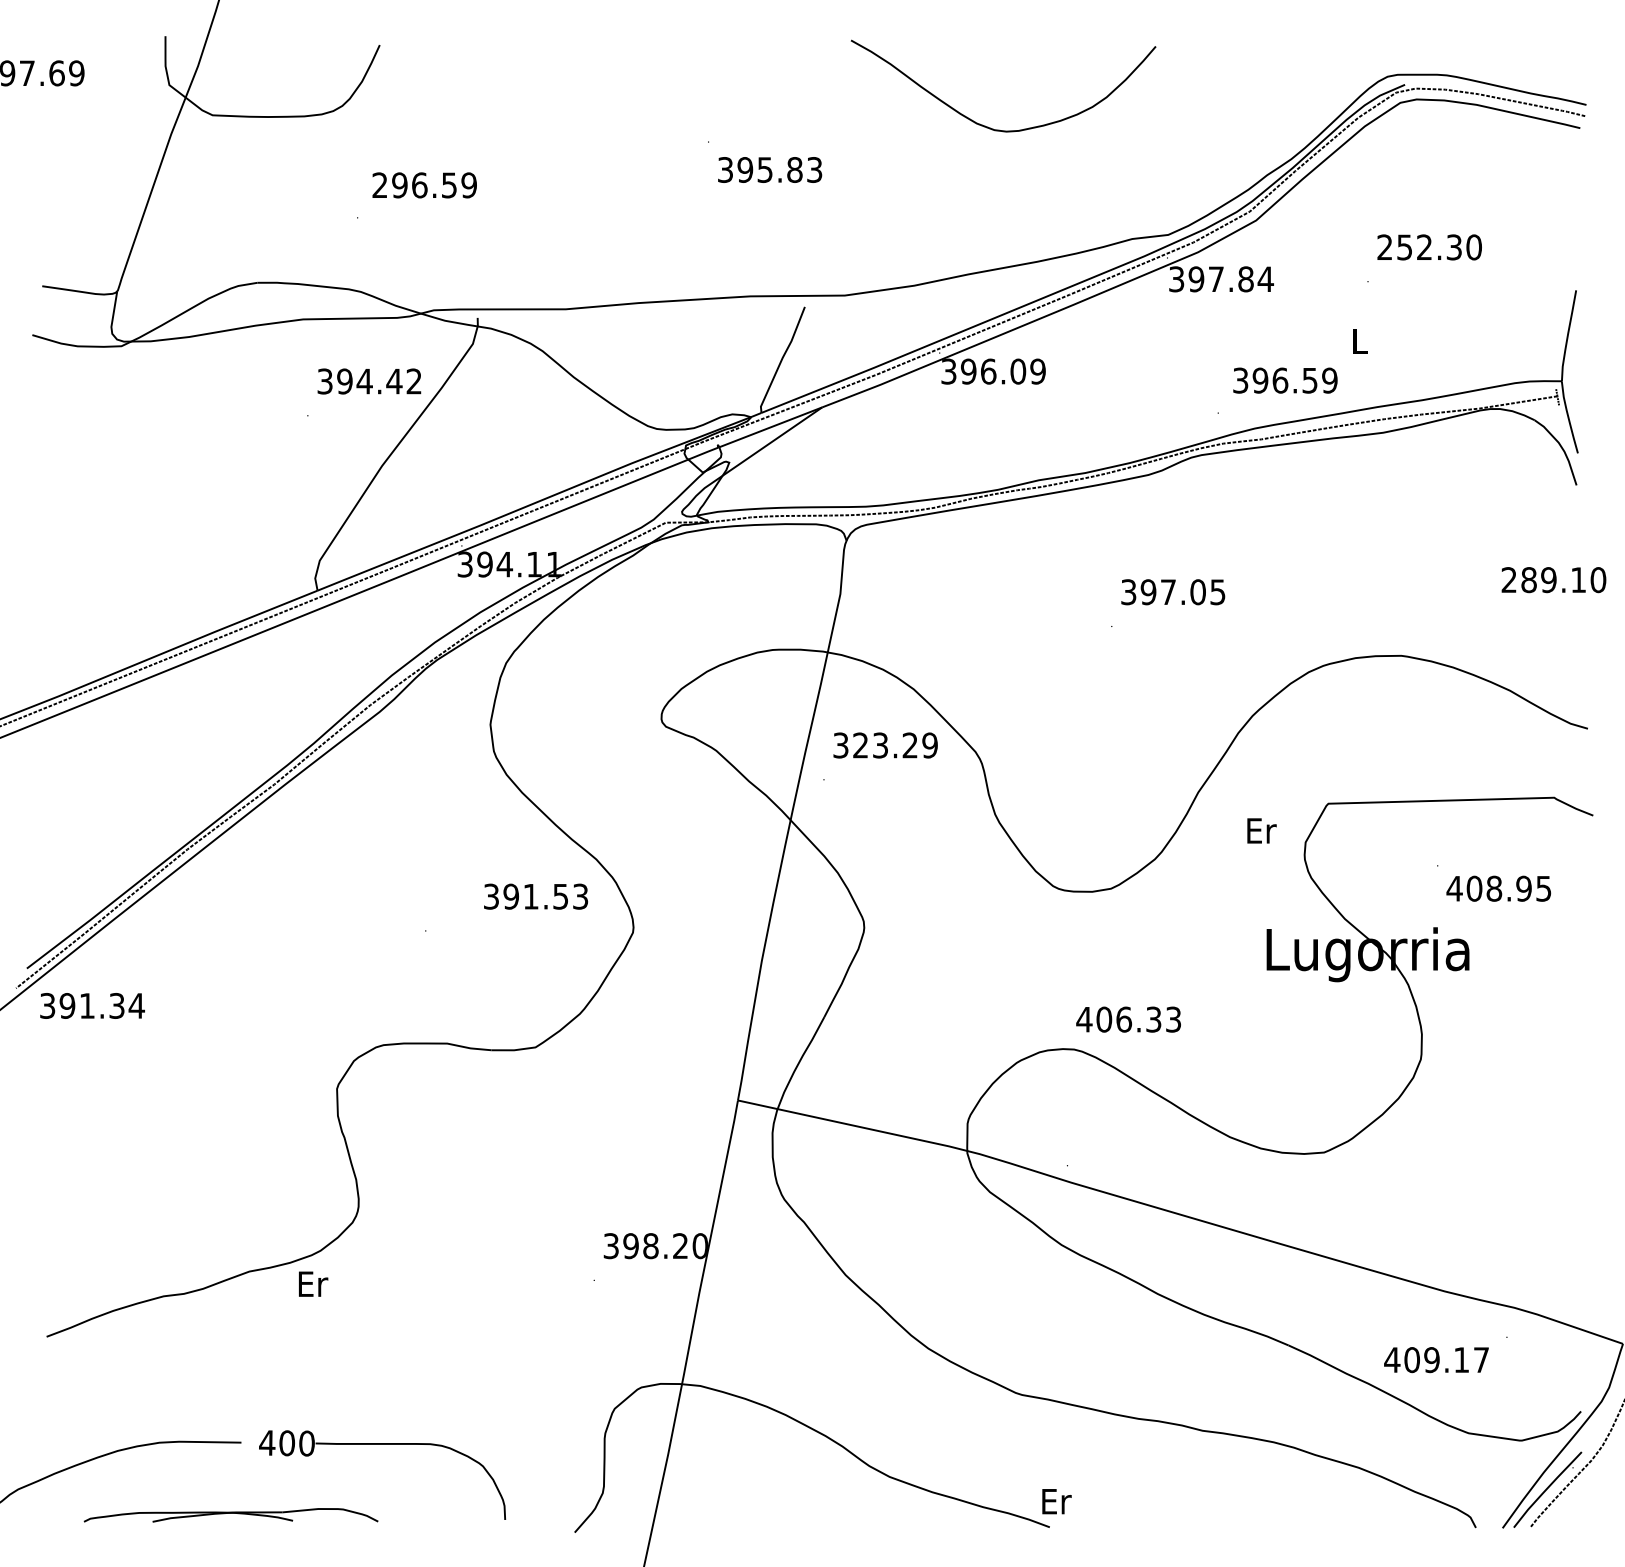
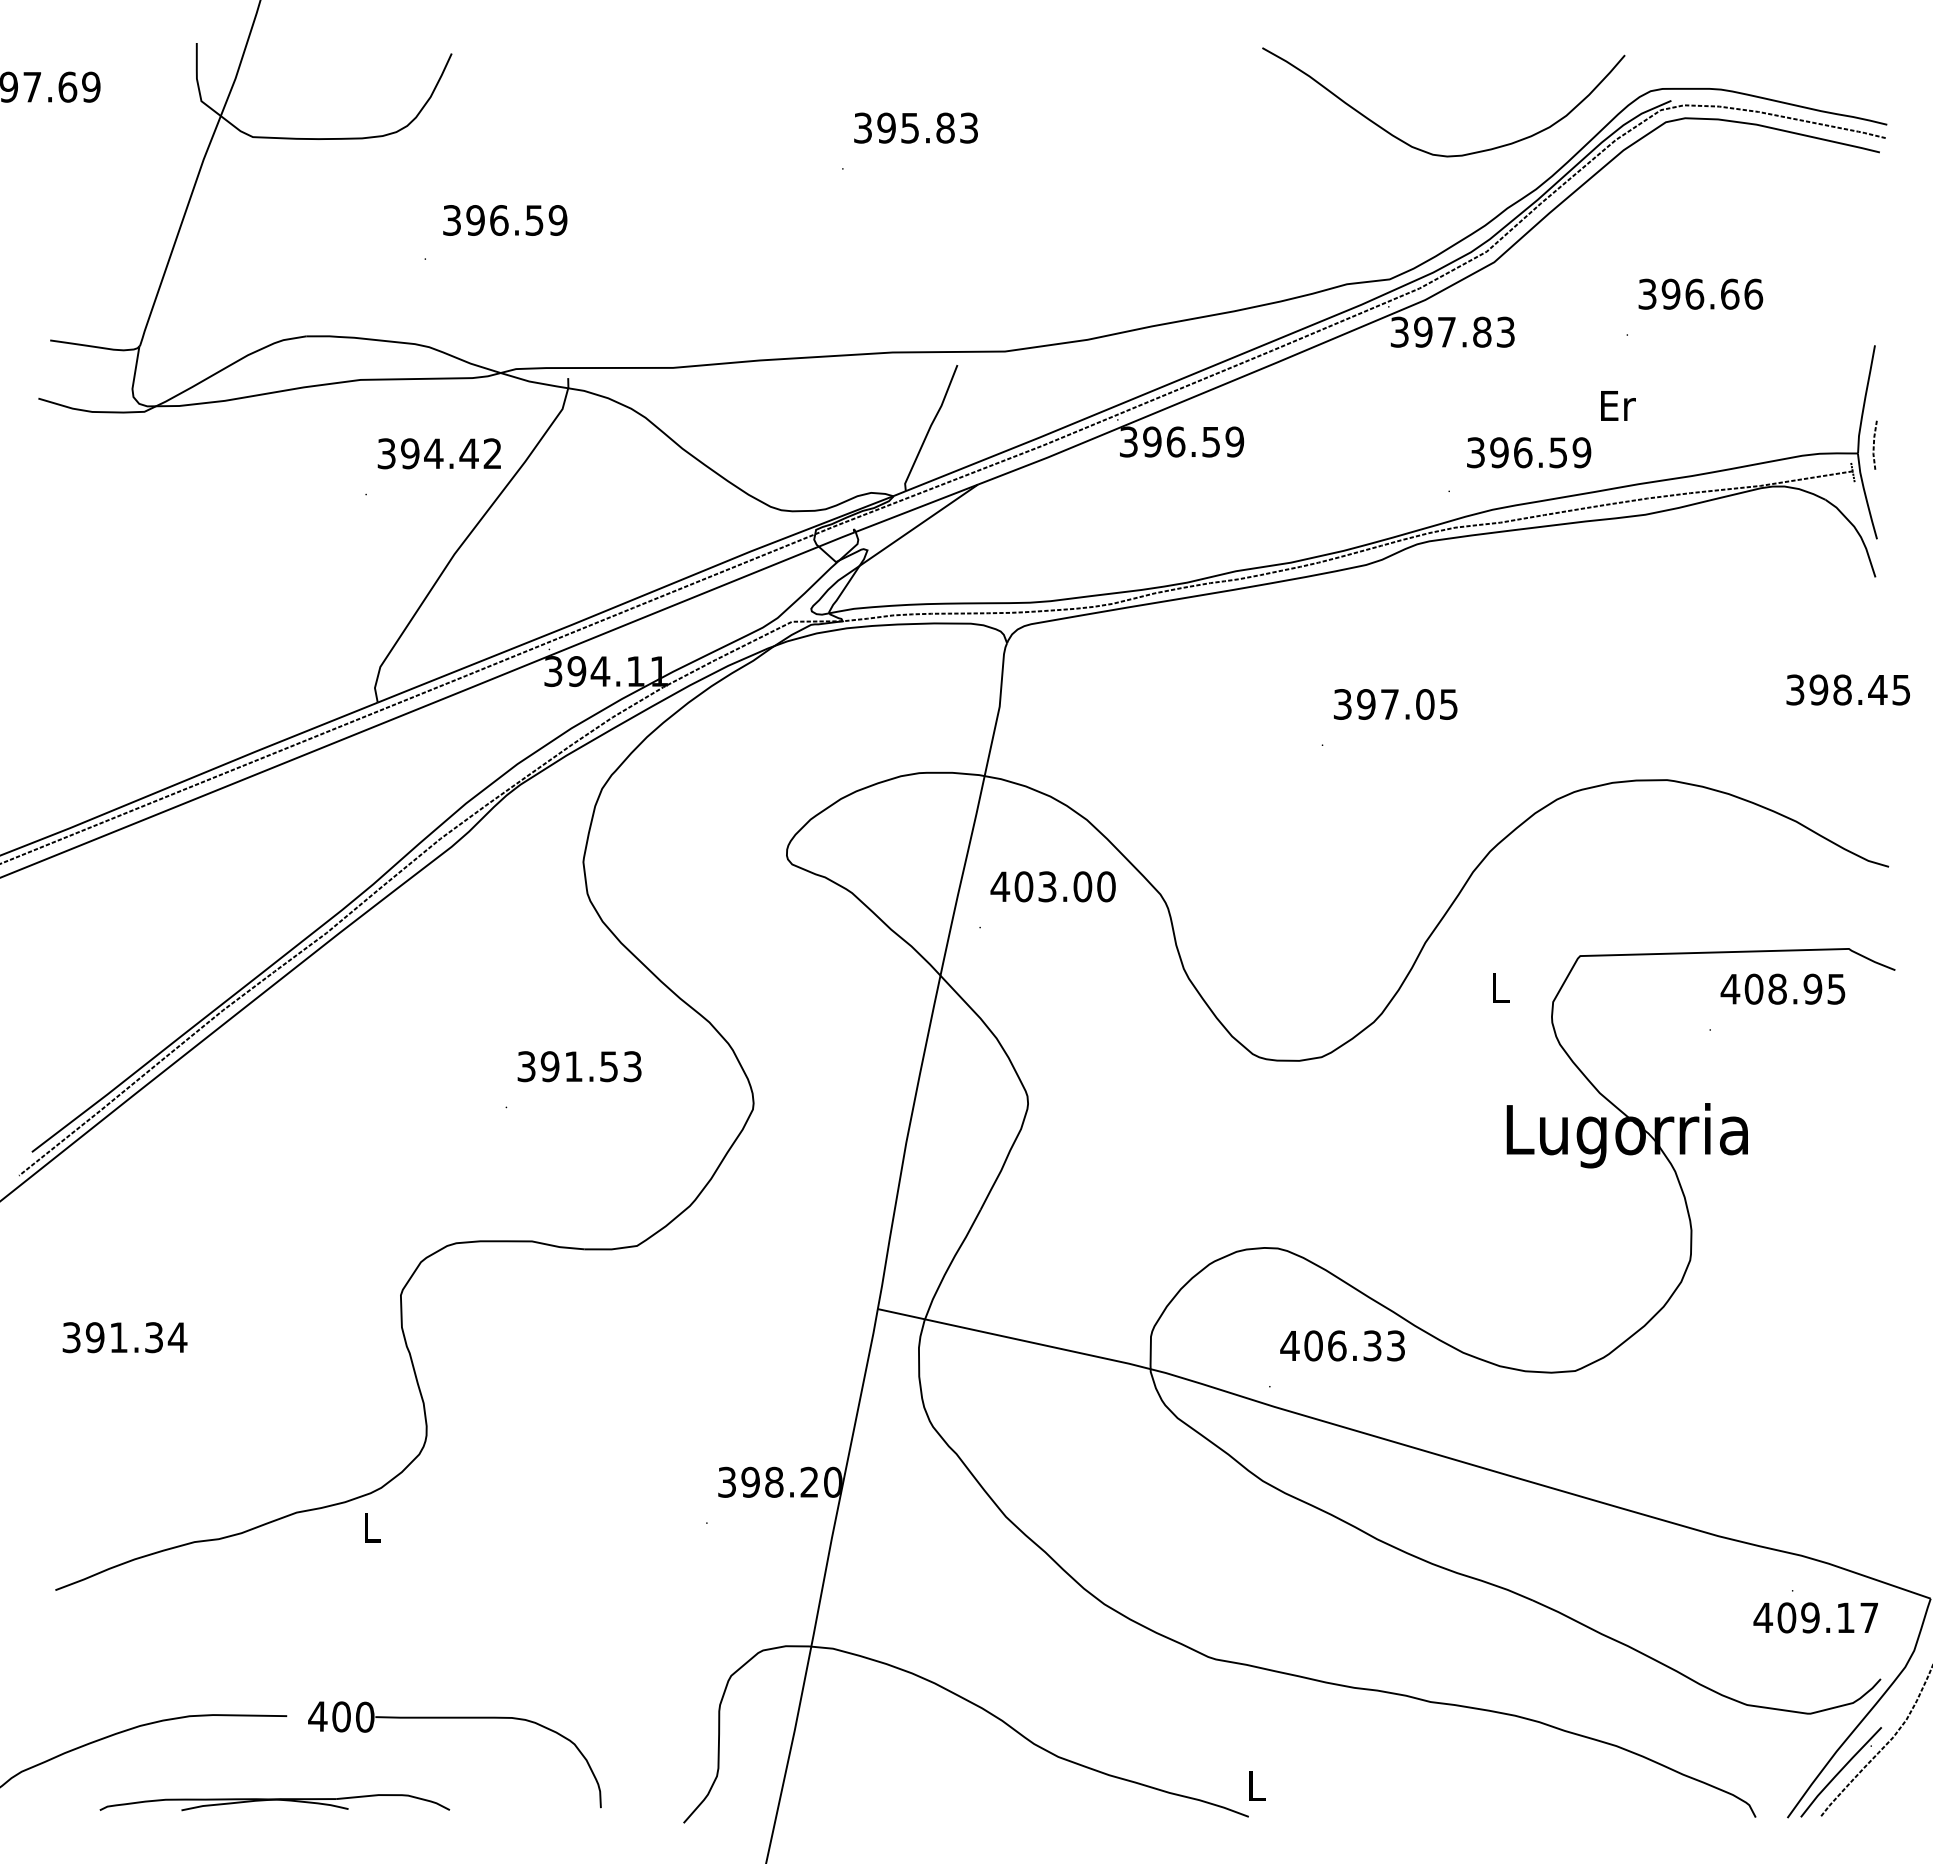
curve: (985, 125) -> (1422, 149), moved
text: (769, 169) -> (915, 127), moved
text: (379, 185) -> (451, 220), 296.59 -> 396.59
text: (1429, 246) -> (1700, 293), 252.30 -> 396.66
text: (1265, 278) -> (1505, 331), 397.84 -> 397.83
text: (1360, 340) -> (1618, 405), L -> Er
text: (1018, 371) -> (1211, 441), 396.09 -> 396.59
line: (1575, 373) -> (1874, 444), added
text: (1553, 579) -> (1848, 689), 289.10 -> 398.45
text: (884, 745) -> (1052, 886), 323.29 -> 403.00
text: (1261, 830) -> (1500, 988), Er -> L
text: (1498, 888) -> (1782, 988), moved
text: (535, 896) -> (579, 1066), moved
text: (92, 1005) -> (124, 1337), moved
text: (1128, 1019) -> (1342, 1345), moved
text: (313, 1284) -> (372, 1527), Er -> L
text: (1436, 1359) -> (1815, 1617), moved
text: (1057, 1501) -> (1257, 1786), Er -> L

